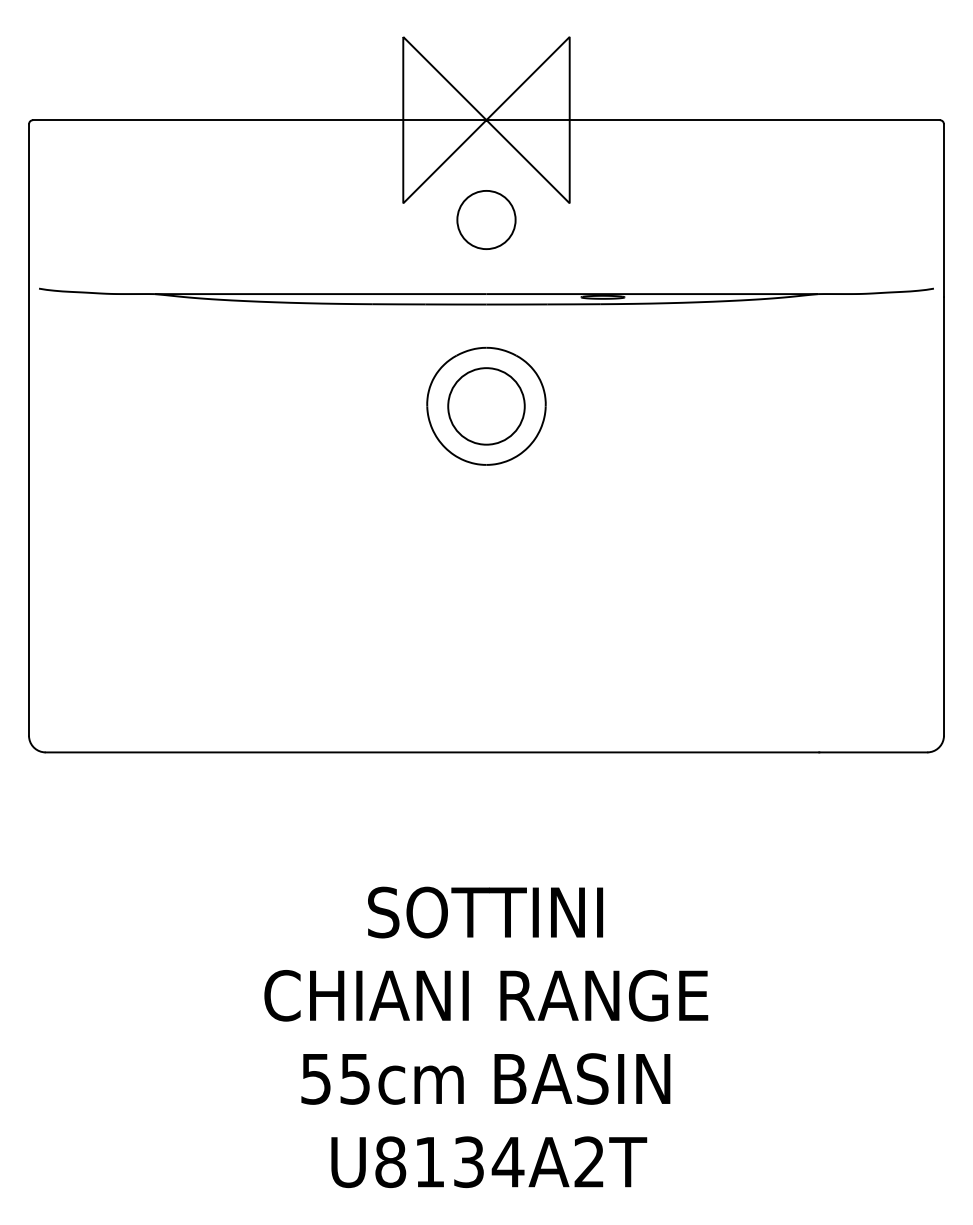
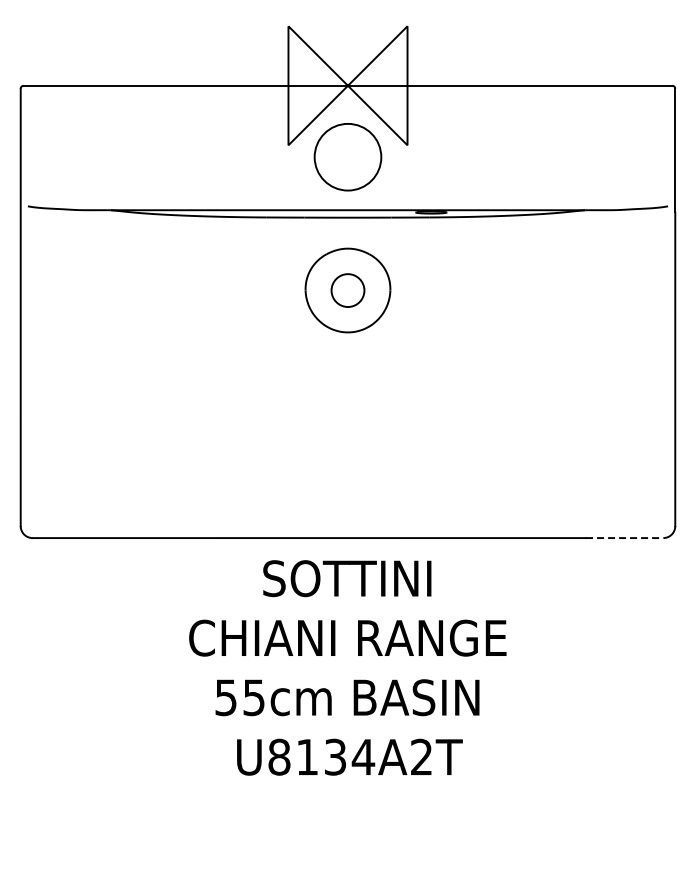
circle: (485, 220) -> (347, 157), size x1.6
circle: (485, 406) -> (347, 290), size x0.6
line: (873, 752) -> (624, 538), solid -> dashed
text: (485, 1036) -> (347, 667), moved

